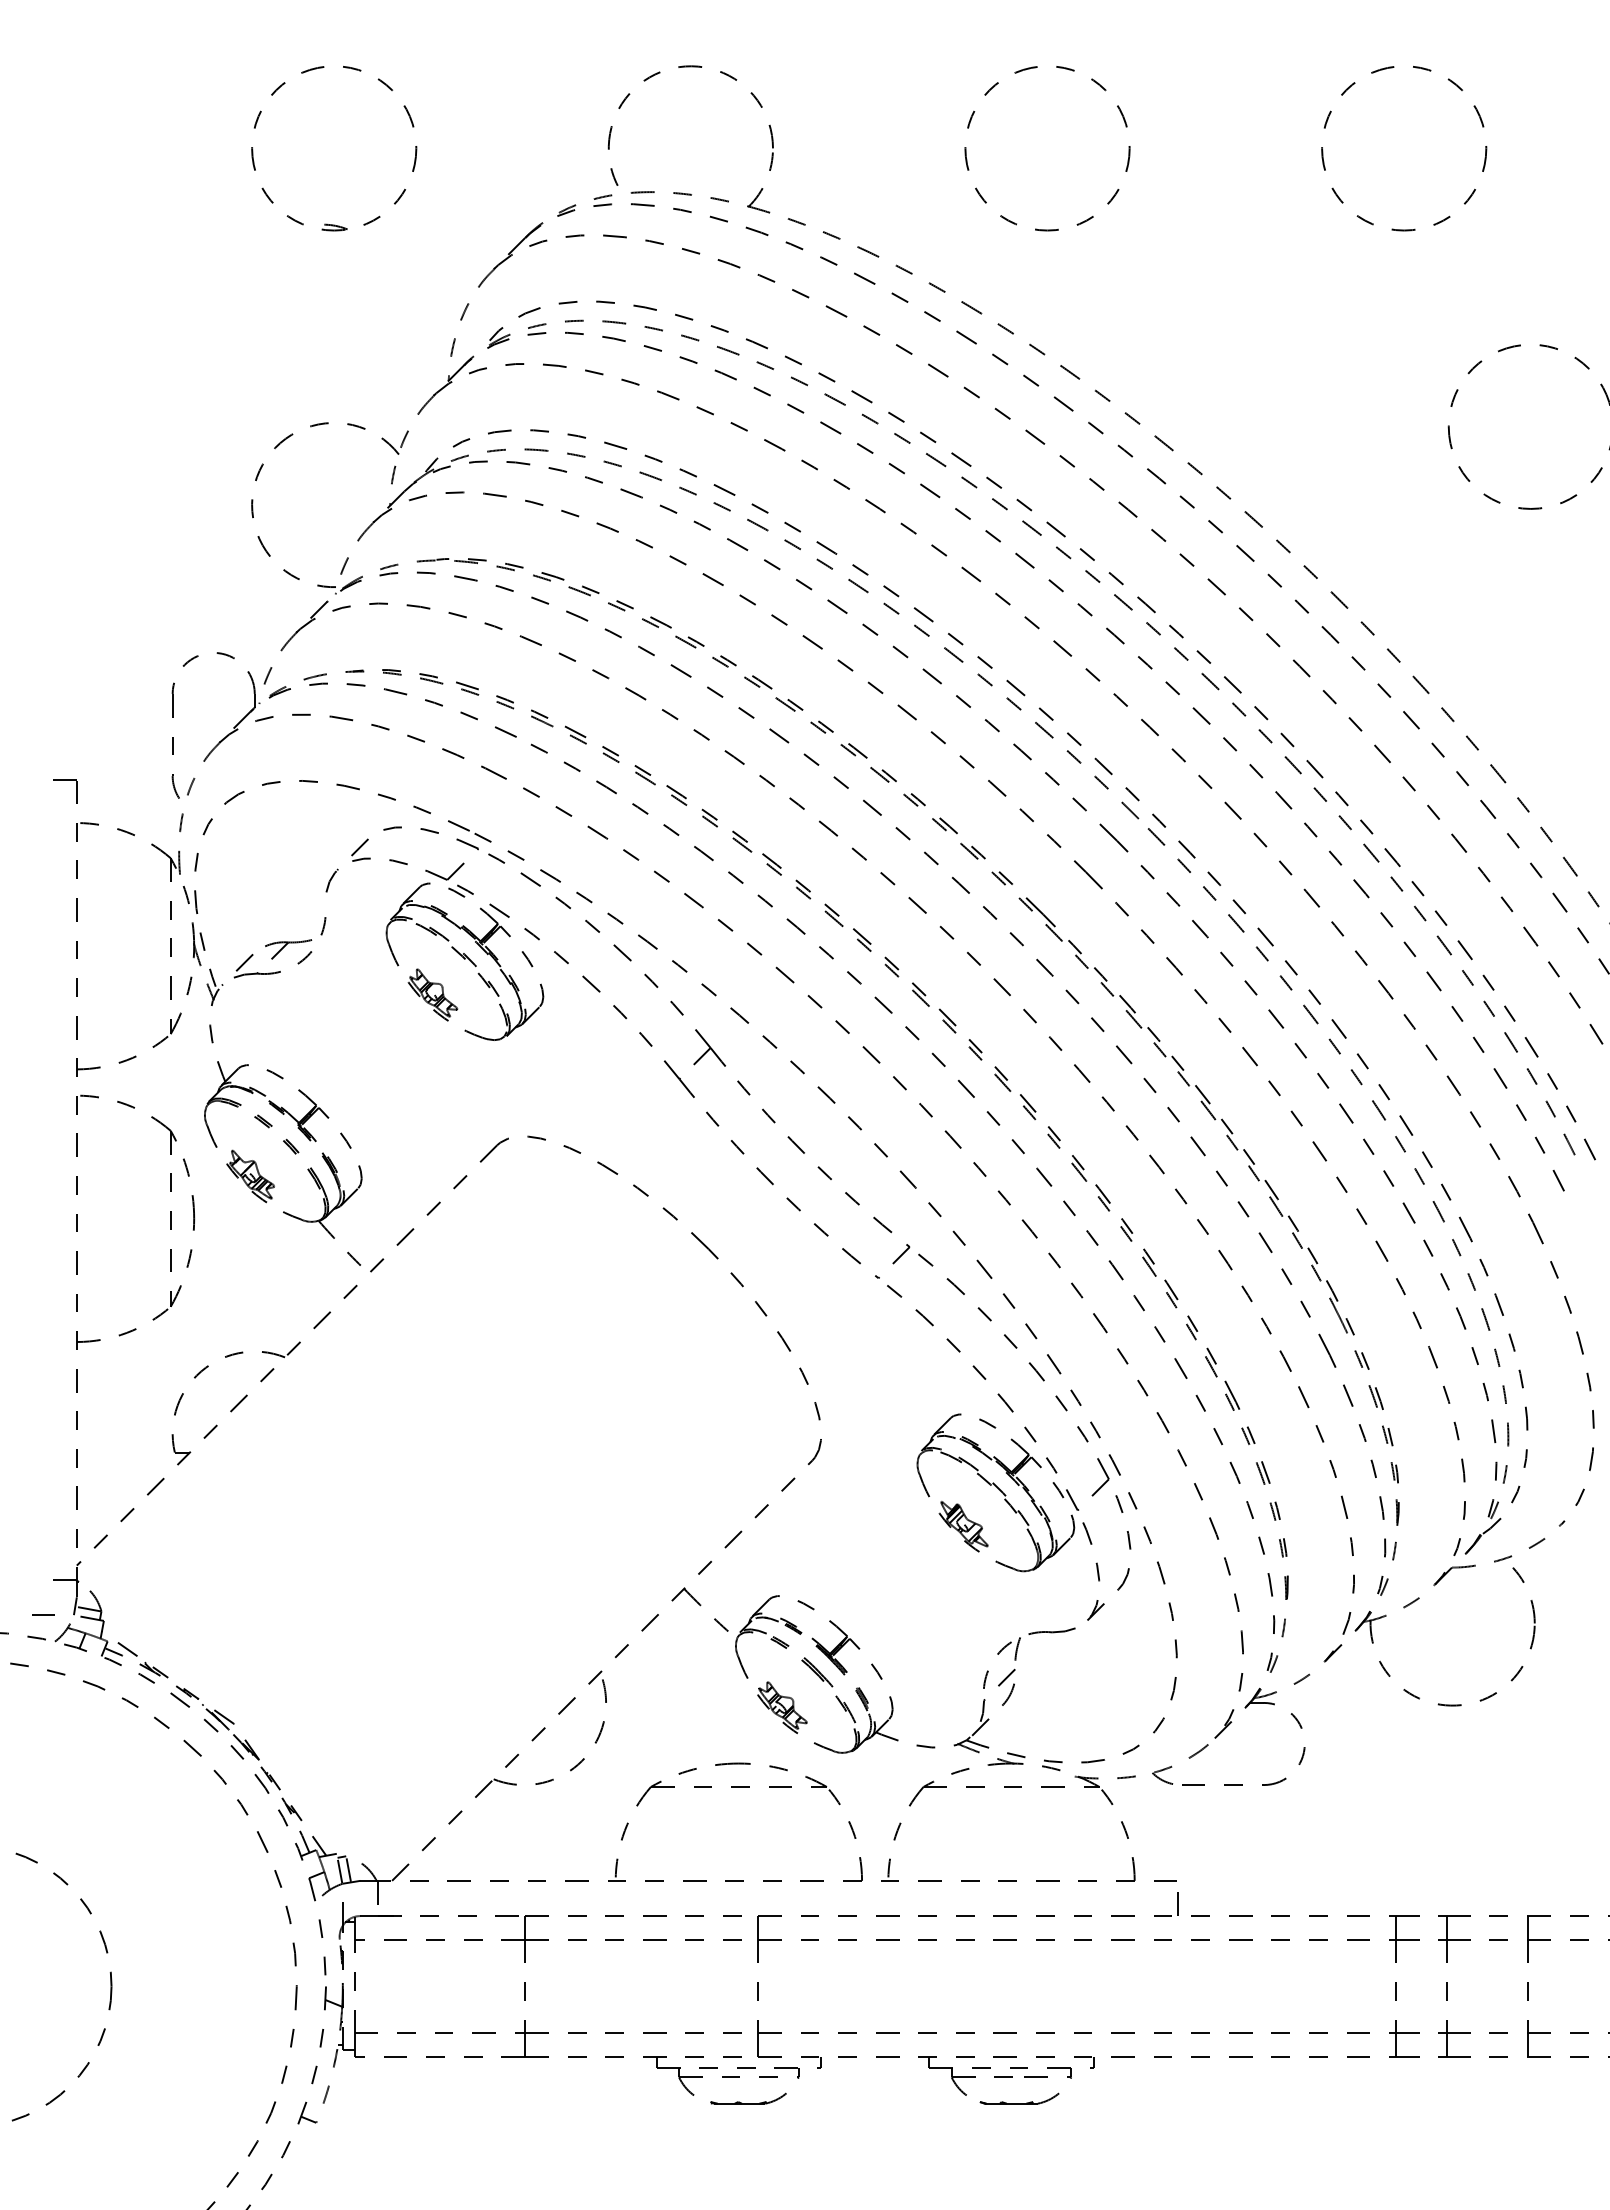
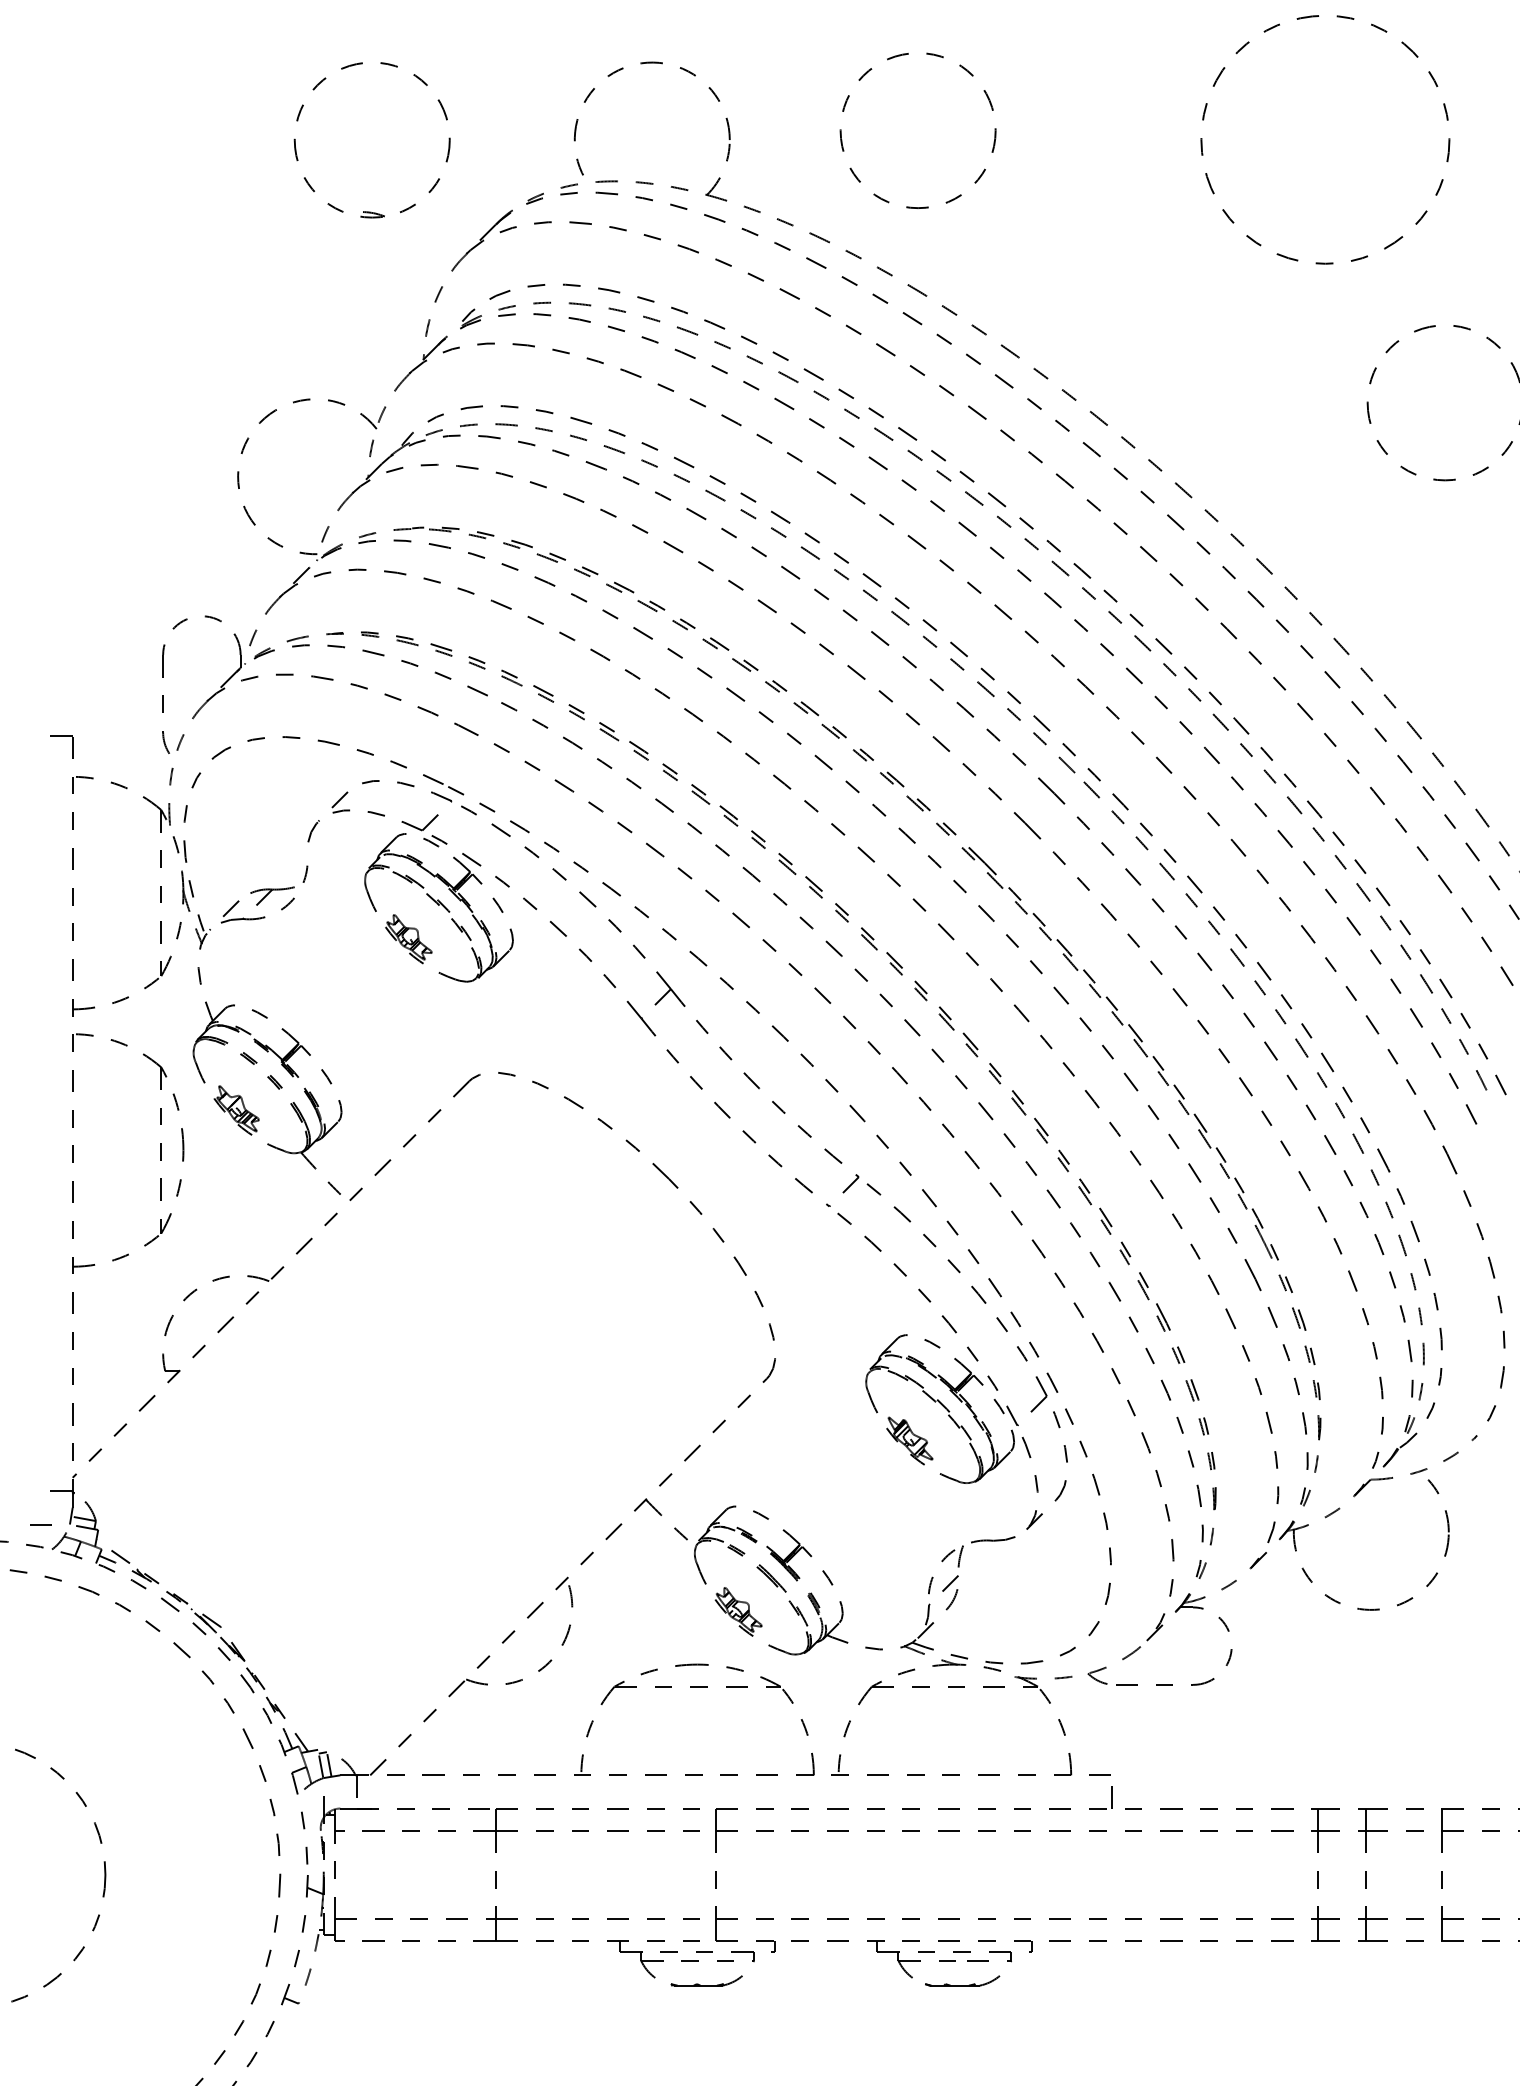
circle: (1047, 148) -> (918, 130), moved
circle: (1404, 148) -> (1325, 140), size x1.6
part: (327, 223) -> (365, 210), moved

